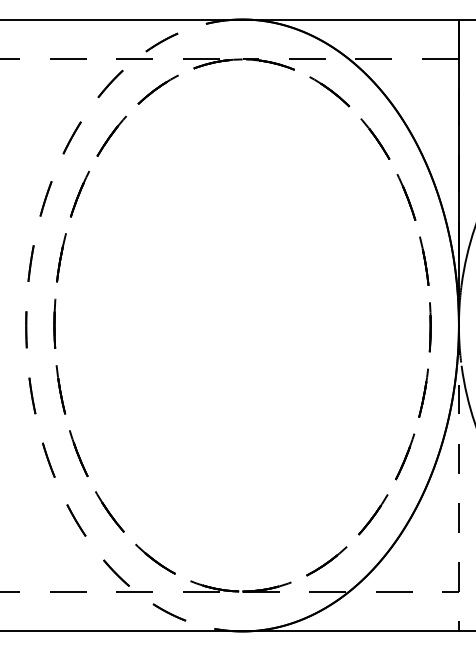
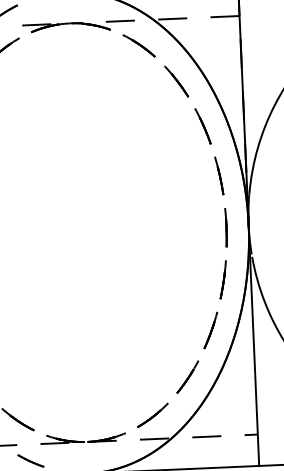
line: (458, 478) -> (253, 345), dashed -> solid

